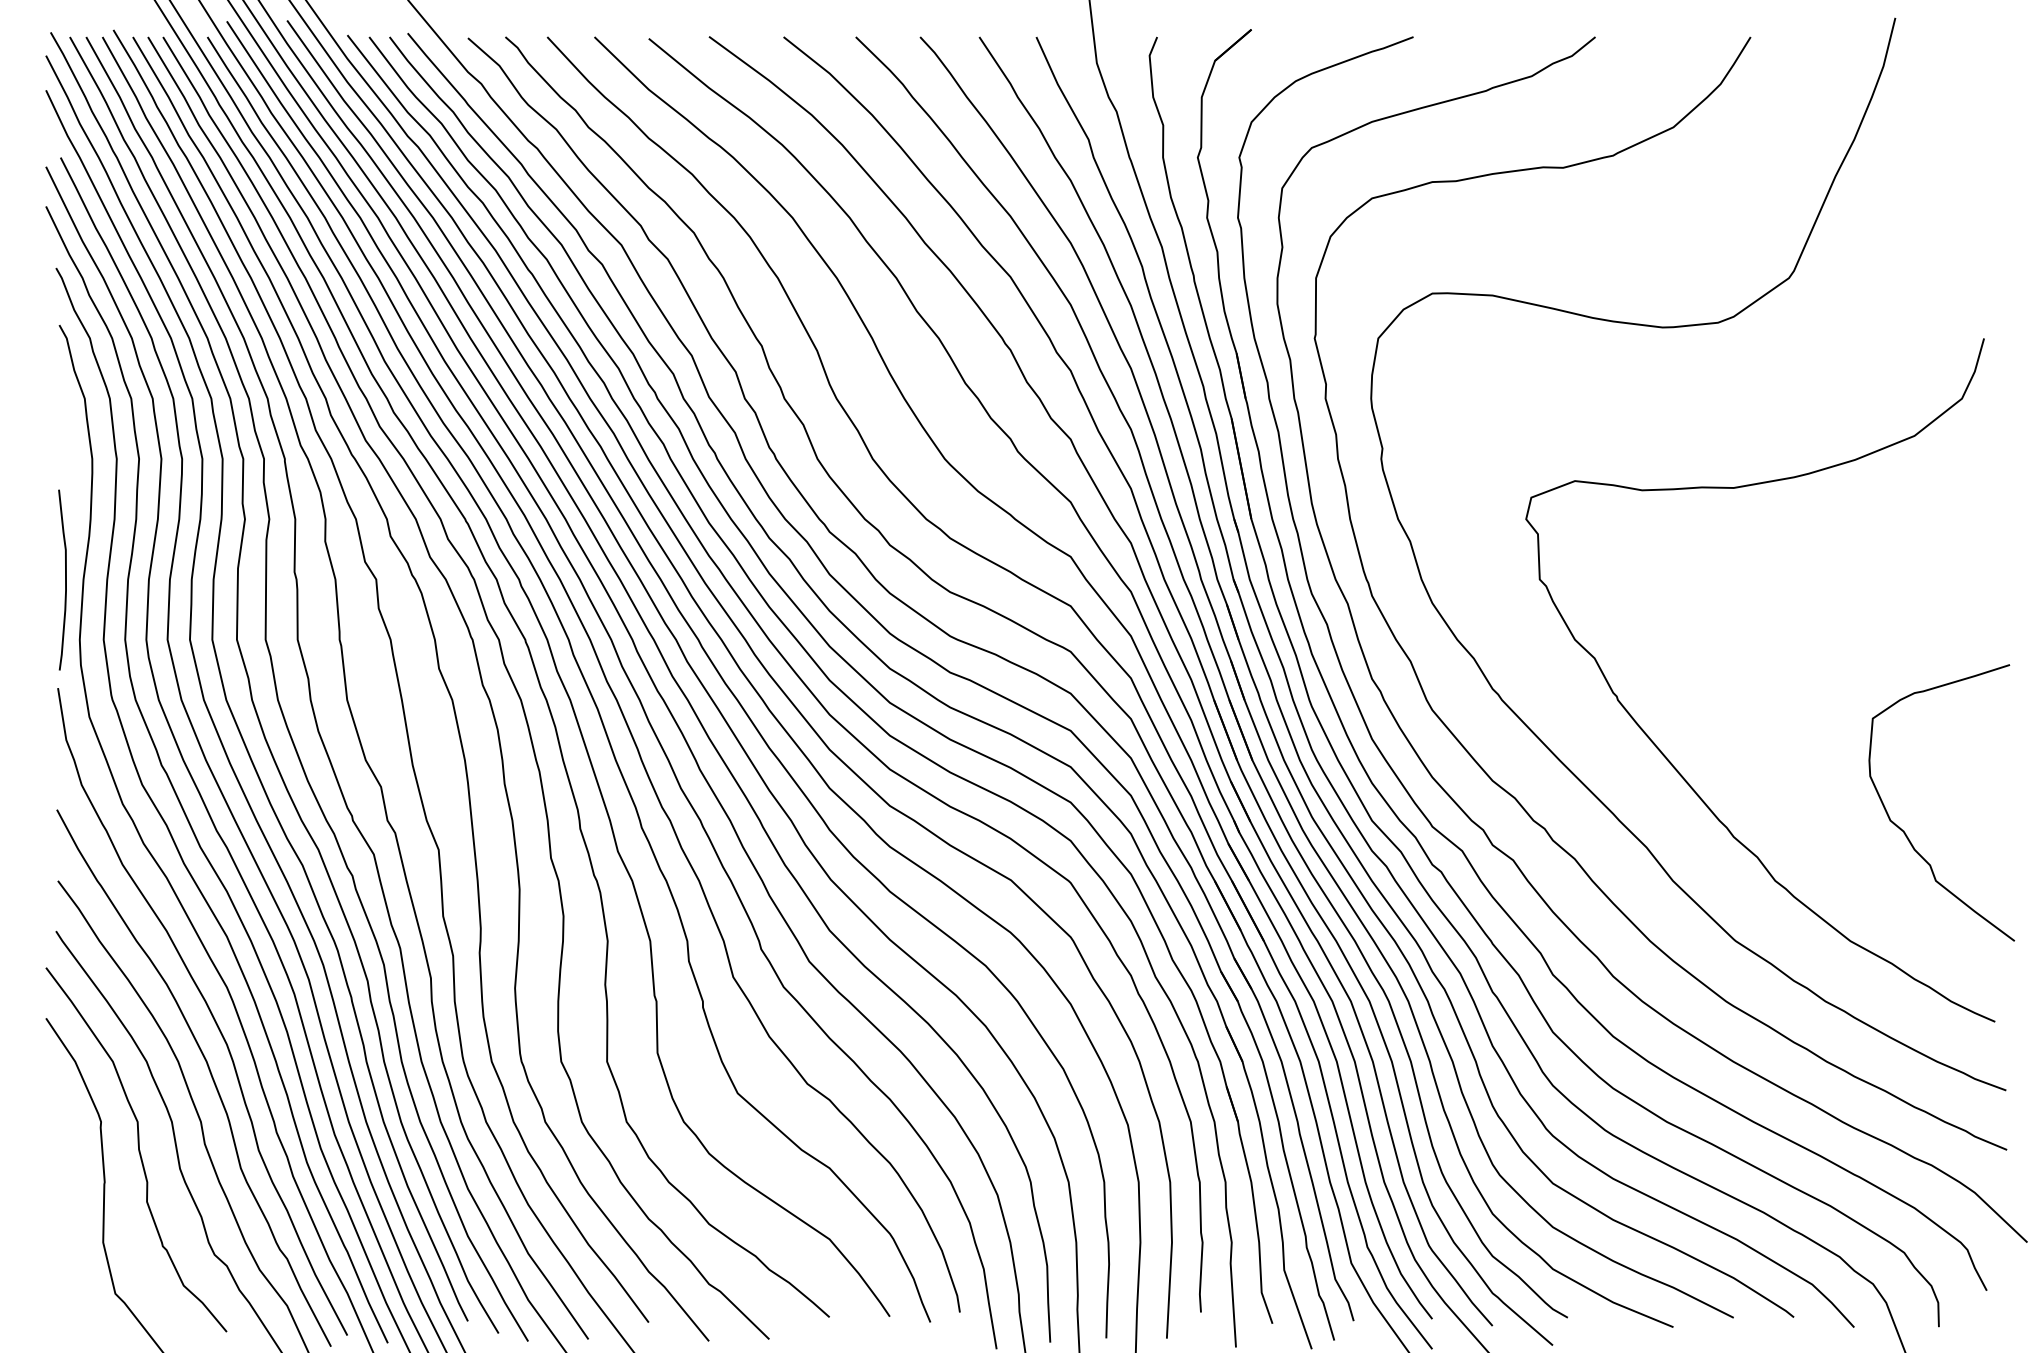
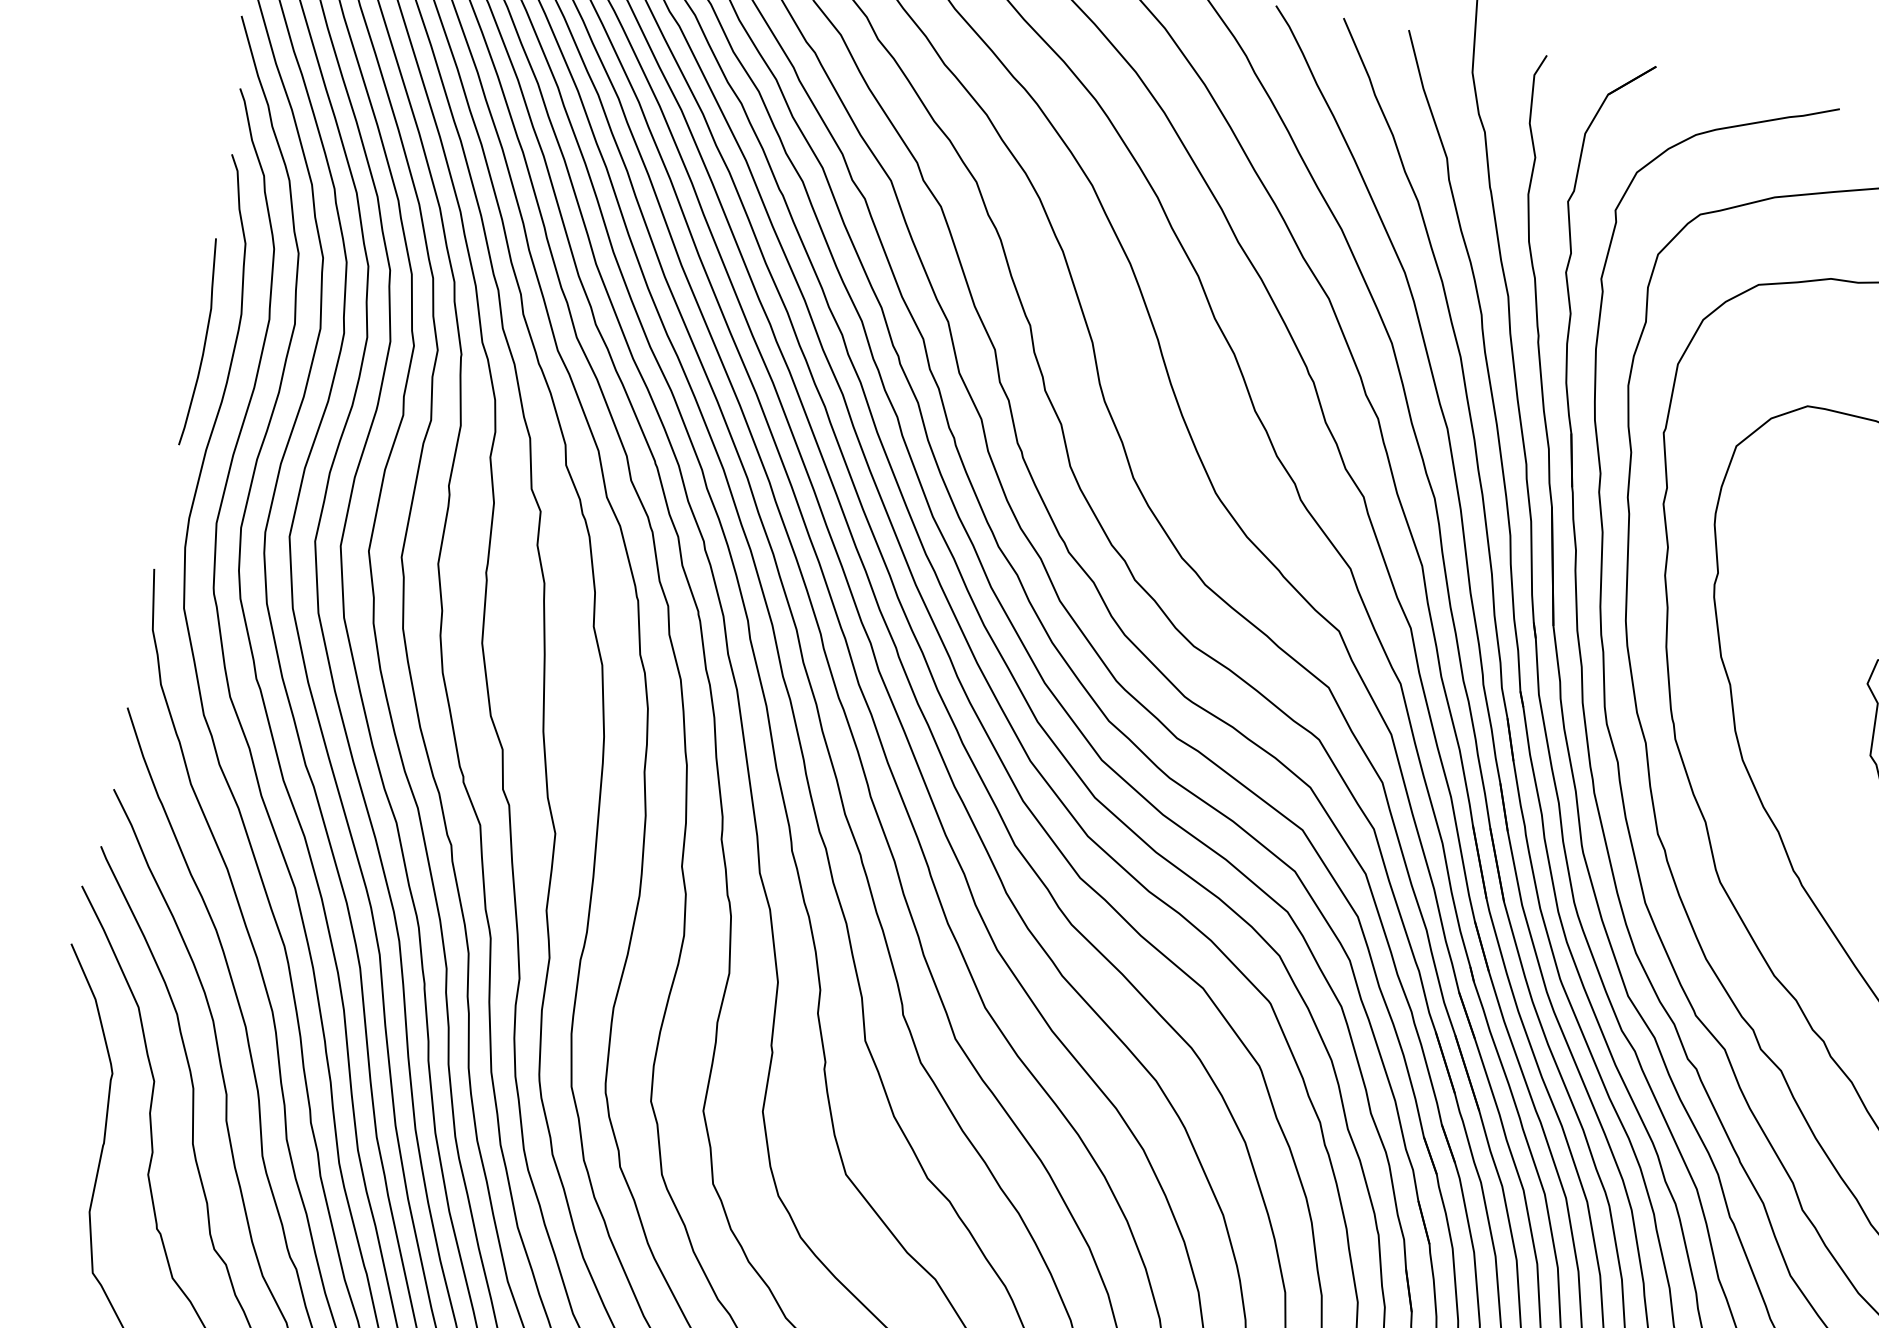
curve: (65, 579) -> (204, 342), moved

